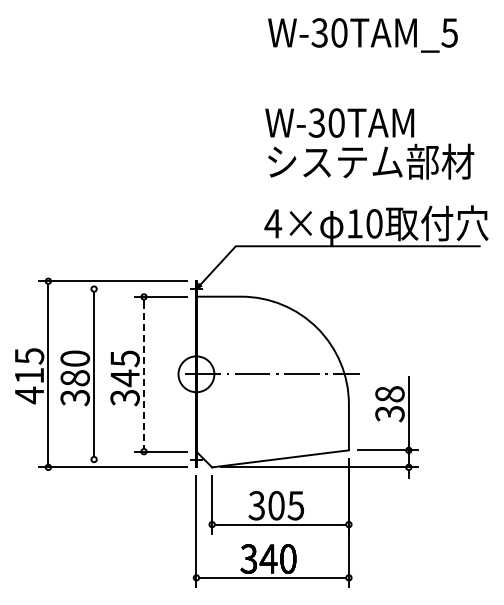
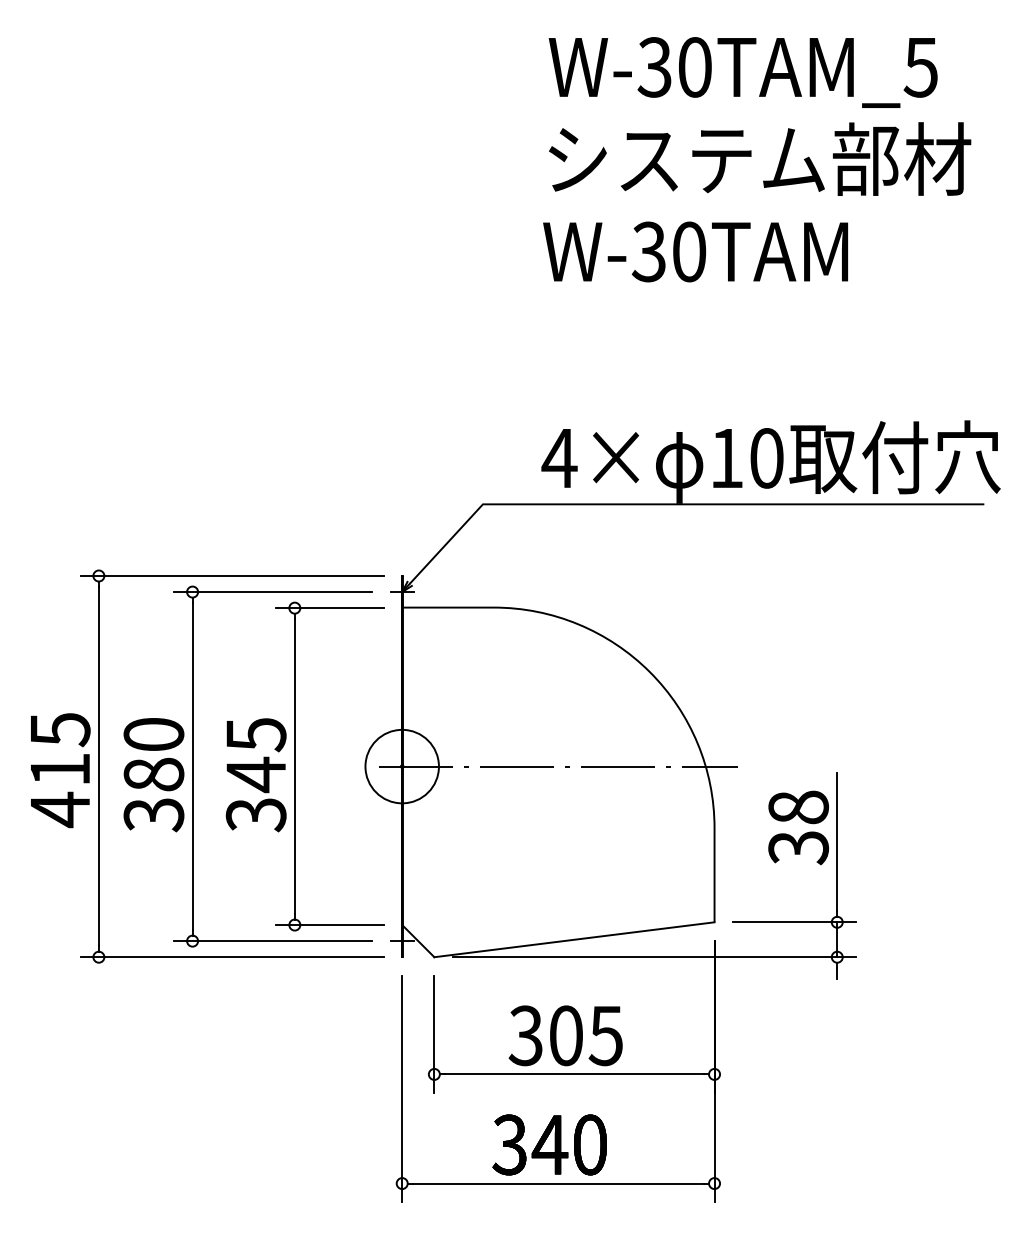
text: (371, 161) -> (760, 158), moved
line: (133, 289) -> (273, 592), added
line: (144, 374) -> (295, 766), dashed -> solid
line: (133, 459) -> (273, 941), added

